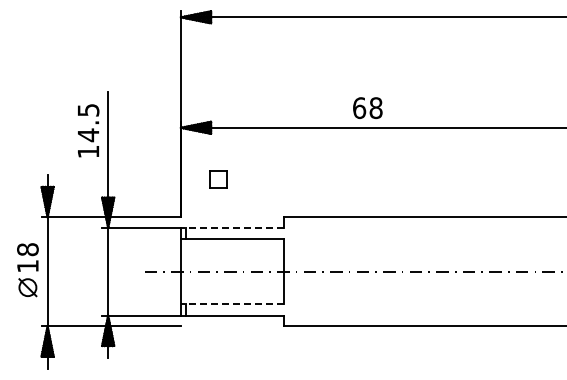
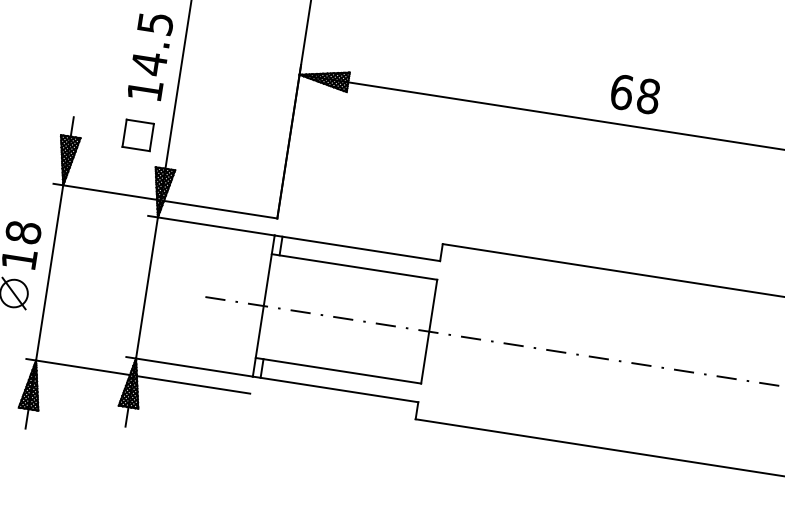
text: (367, 108) -> (634, 94), moved
part: (218, 179) -> (138, 134), moved
line: (231, 227) -> (356, 247), dashed -> solid
line: (231, 304) -> (336, 371), dashed -> solid

